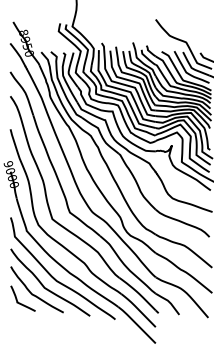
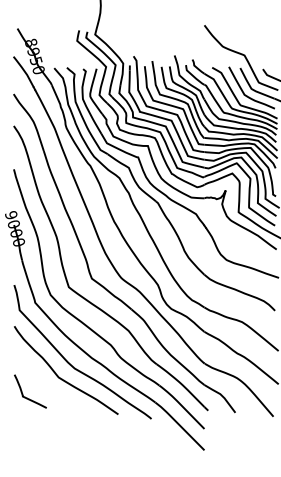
curve: (34, 294) -> (45, 386), removed

